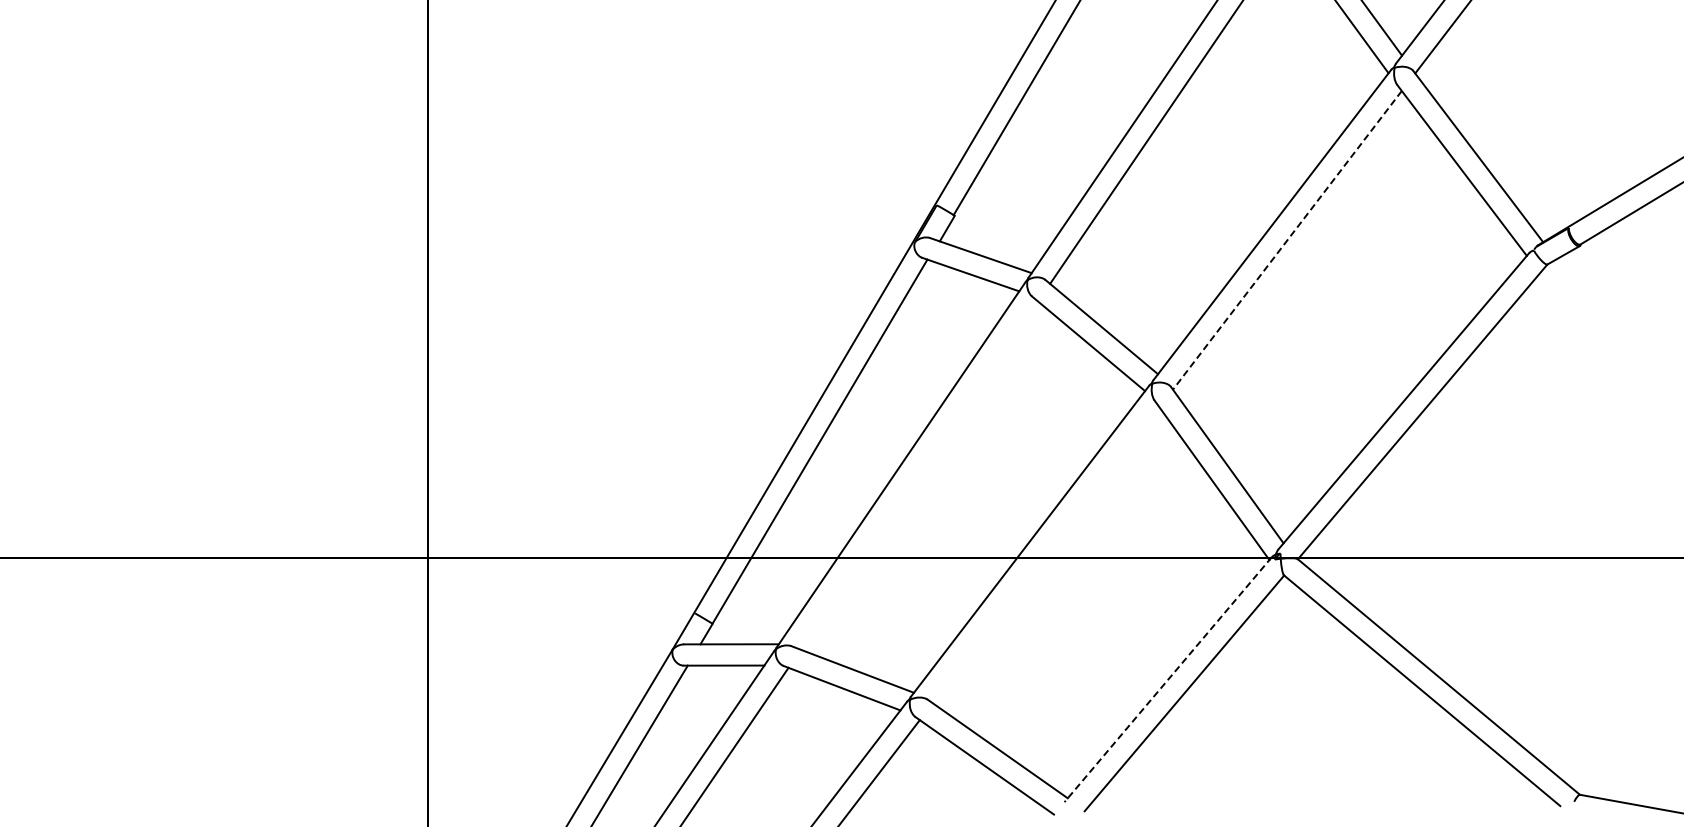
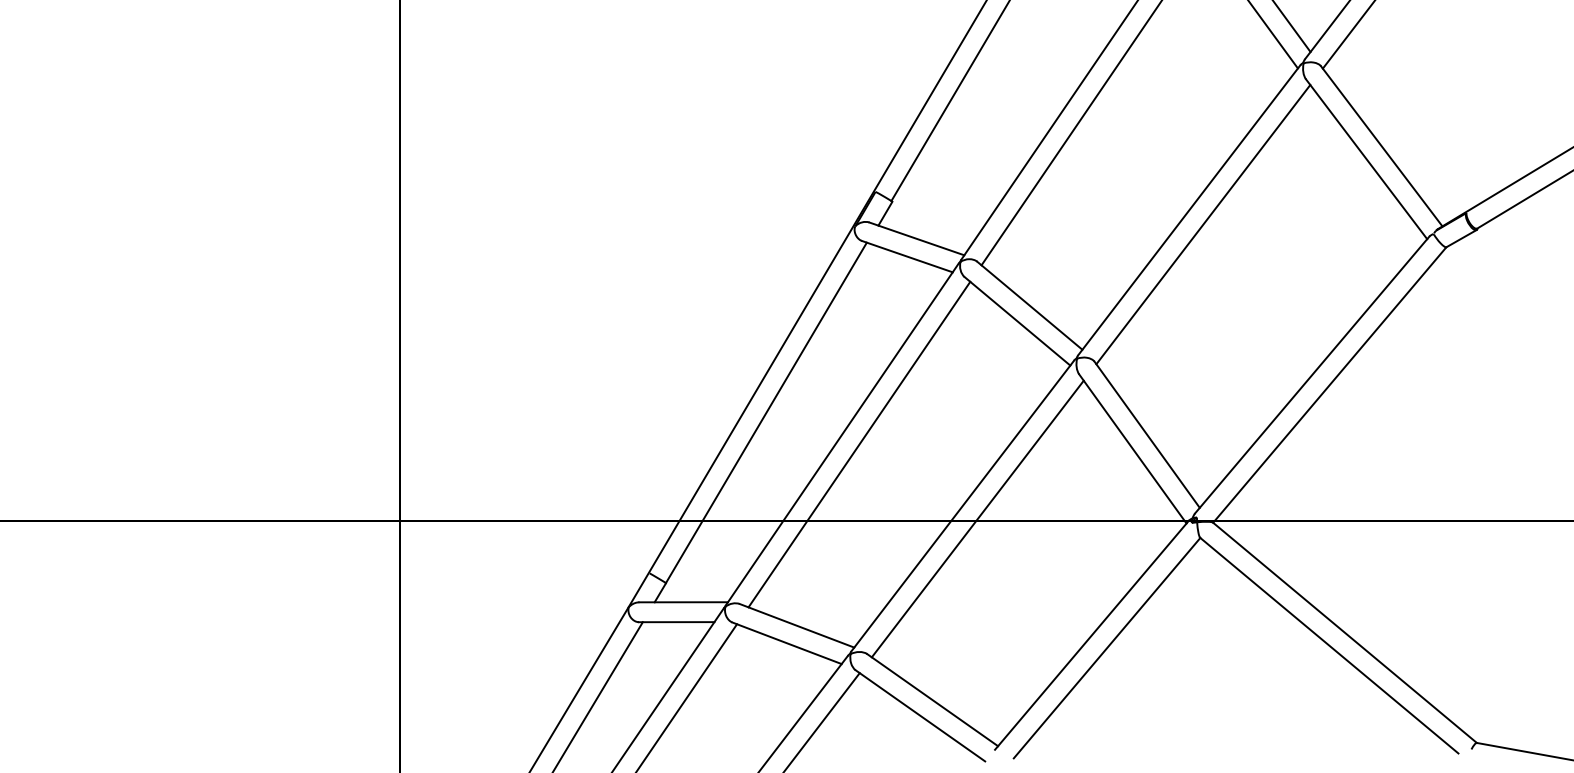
line: (1287, 240) -> (1203, 224), dashed -> solid
line: (919, 475) -> (859, 444), added
line: (1045, 555) -> (977, 519), added
line: (1167, 680) -> (1091, 636), dashed -> solid

